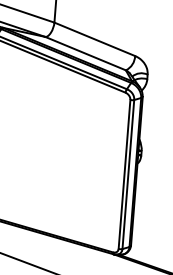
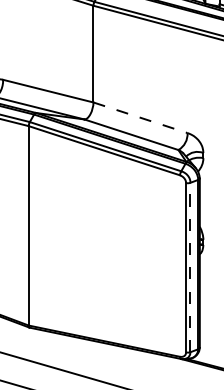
line: (94, 39) -> (140, 117), solid -> dashed
line: (128, 174) -> (190, 267), solid -> dashed

